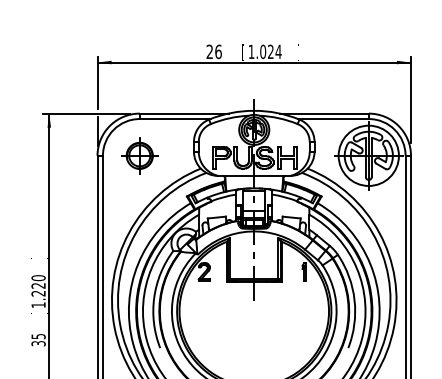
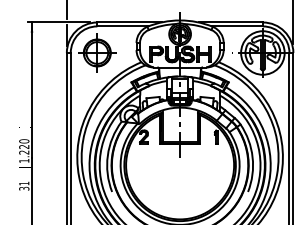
part: (139, 155) -> (97, 52), size x1.43
text: (38, 336) -> (24, 183), 35 -> 31

